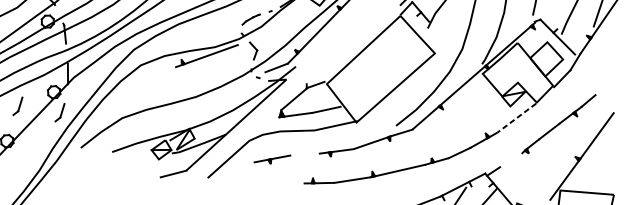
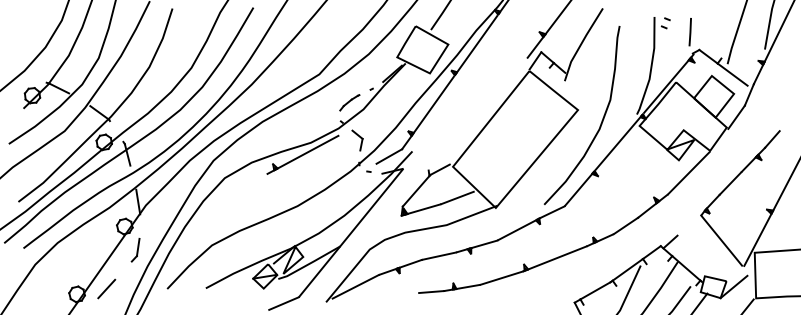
part: (17, 106) -> (83, 250), removed
line: (516, 118) -> (688, 173), dashed -> solid
line: (31, 140) -> (106, 288), added
line: (304, 154) -> (438, 255), added
line: (233, 168) -> (355, 286), added
line: (535, 176) -> (721, 240), added
line: (294, 183) -> (431, 292), added

